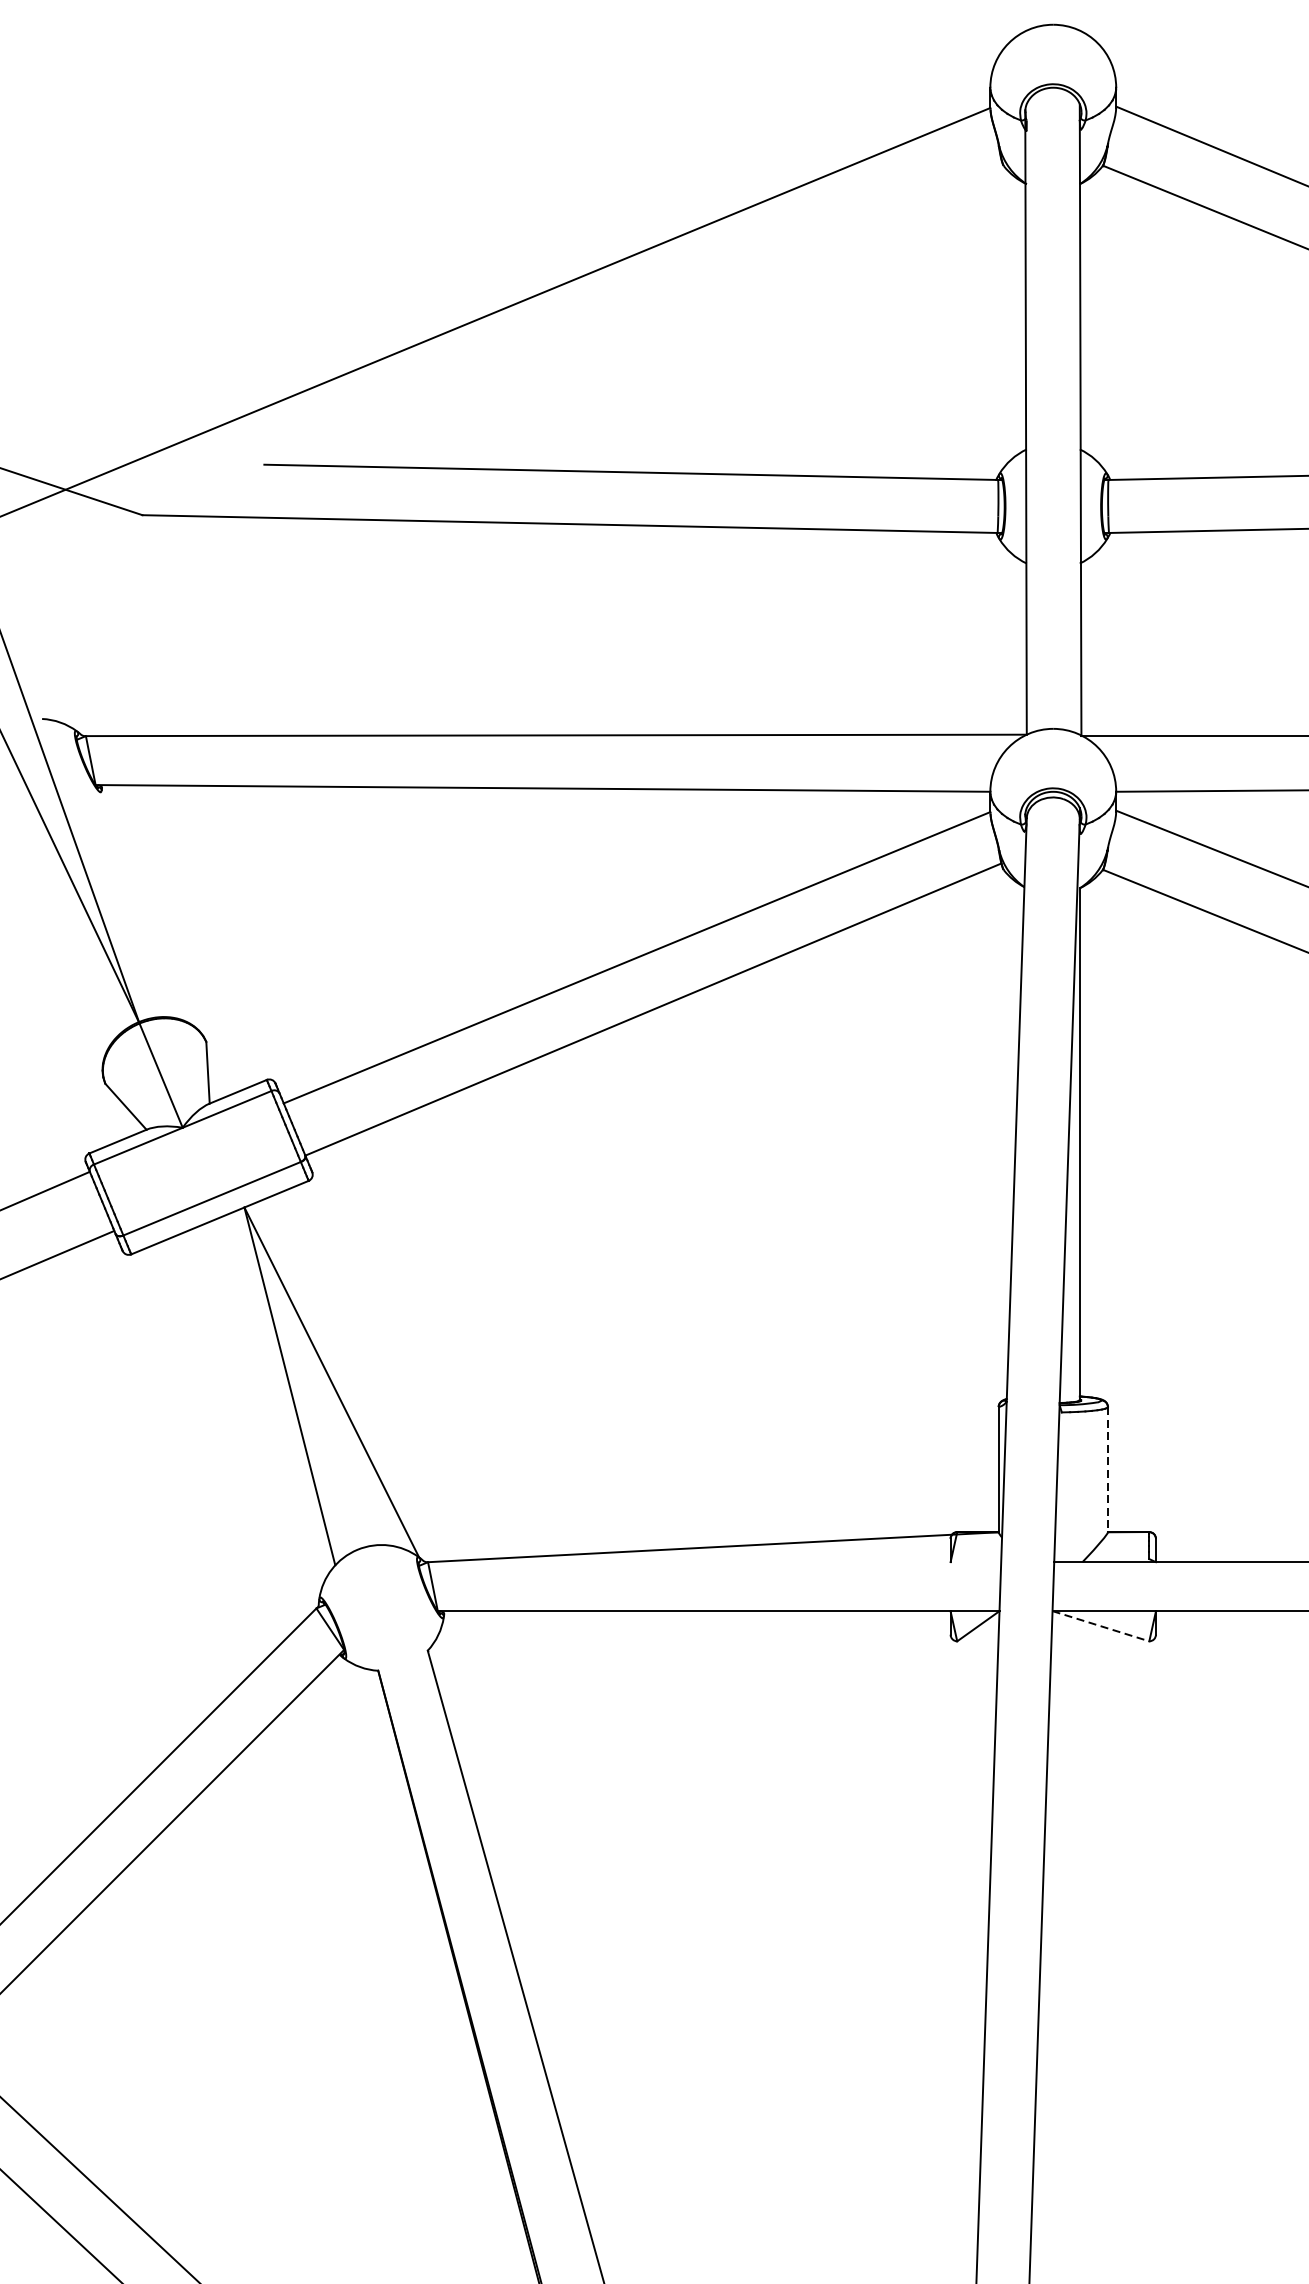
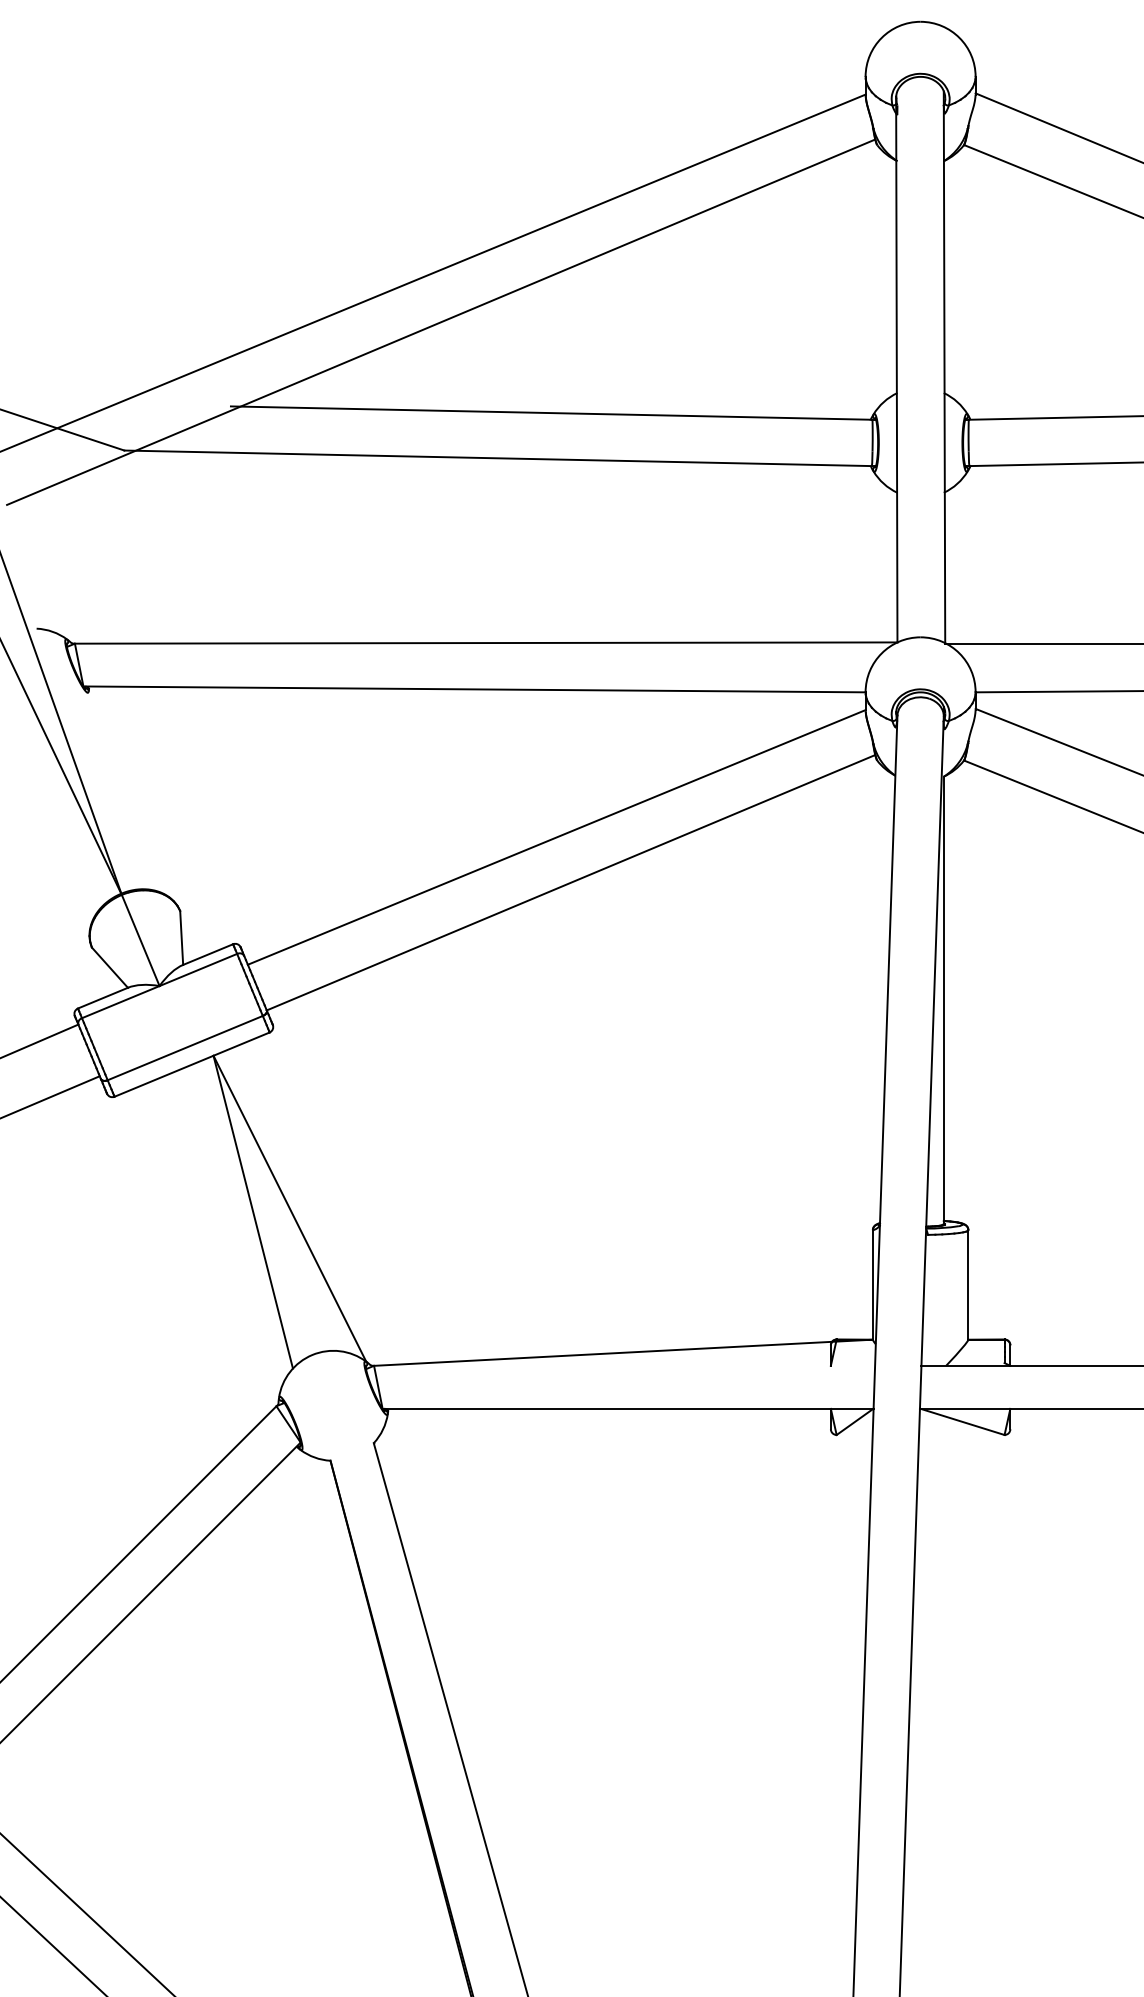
line: (505, 367) -> (441, 321), added
line: (1108, 1469) -> (968, 1284), dashed -> solid
line: (1101, 1625) -> (962, 1421), dashed -> solid

